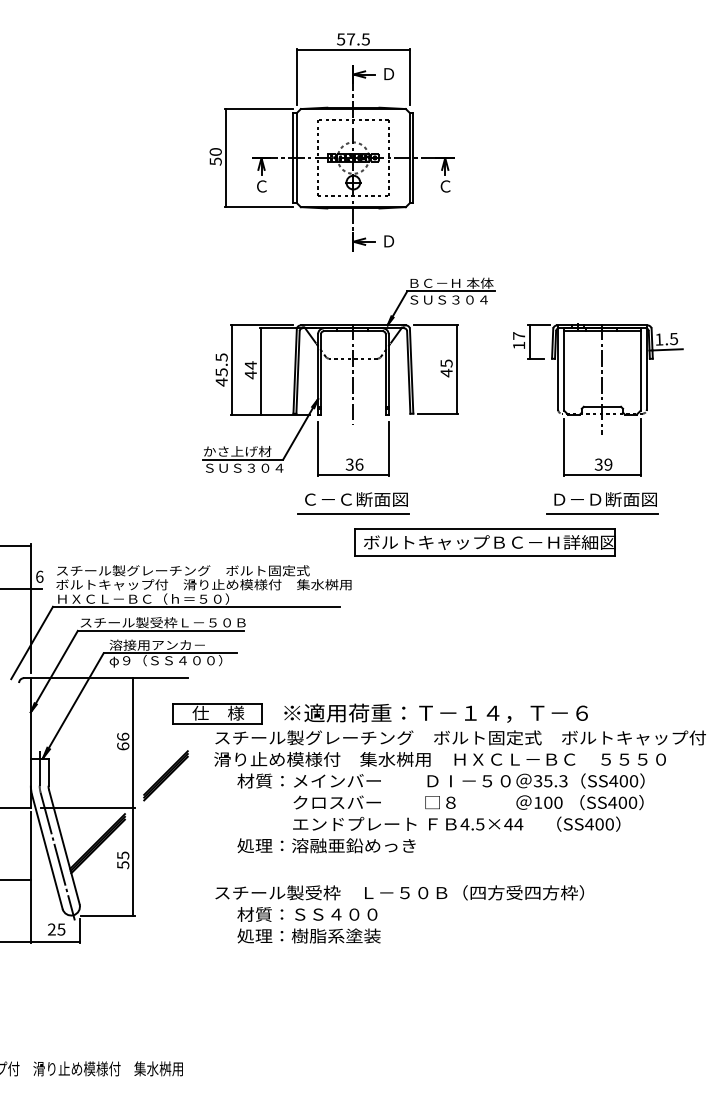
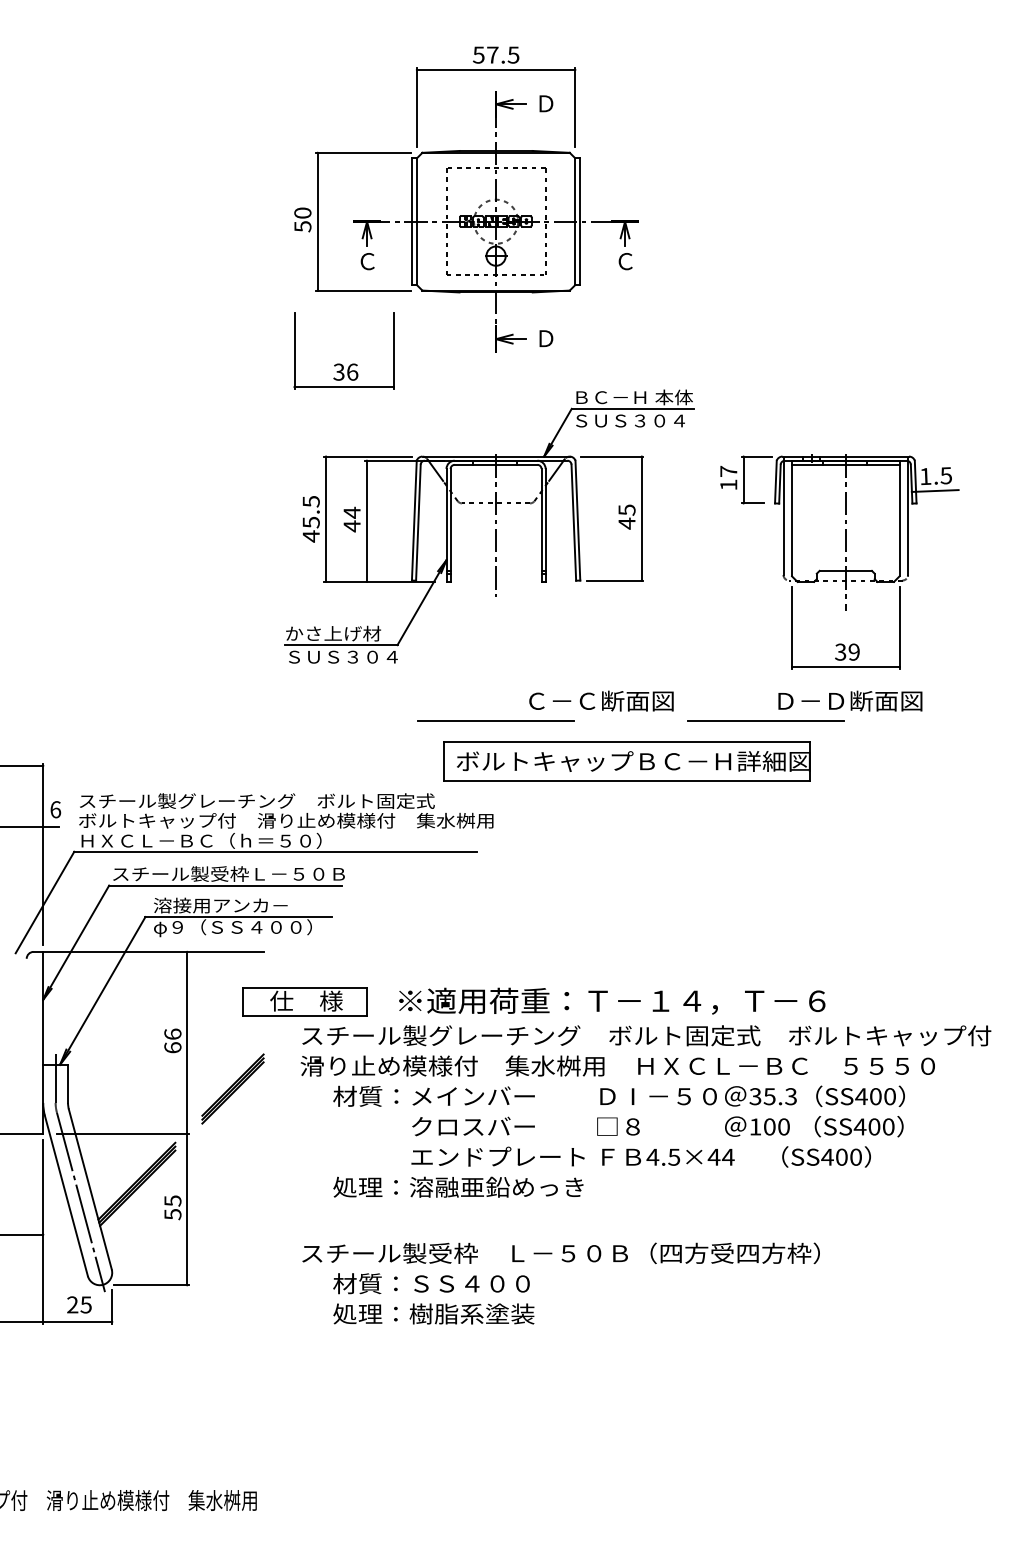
part: (350, 458) -> (340, 363), moved
text: (356, 499) -> (601, 700), moved
line: (602, 513) -> (765, 720), moved
part: (484, 542) -> (626, 761), moved

